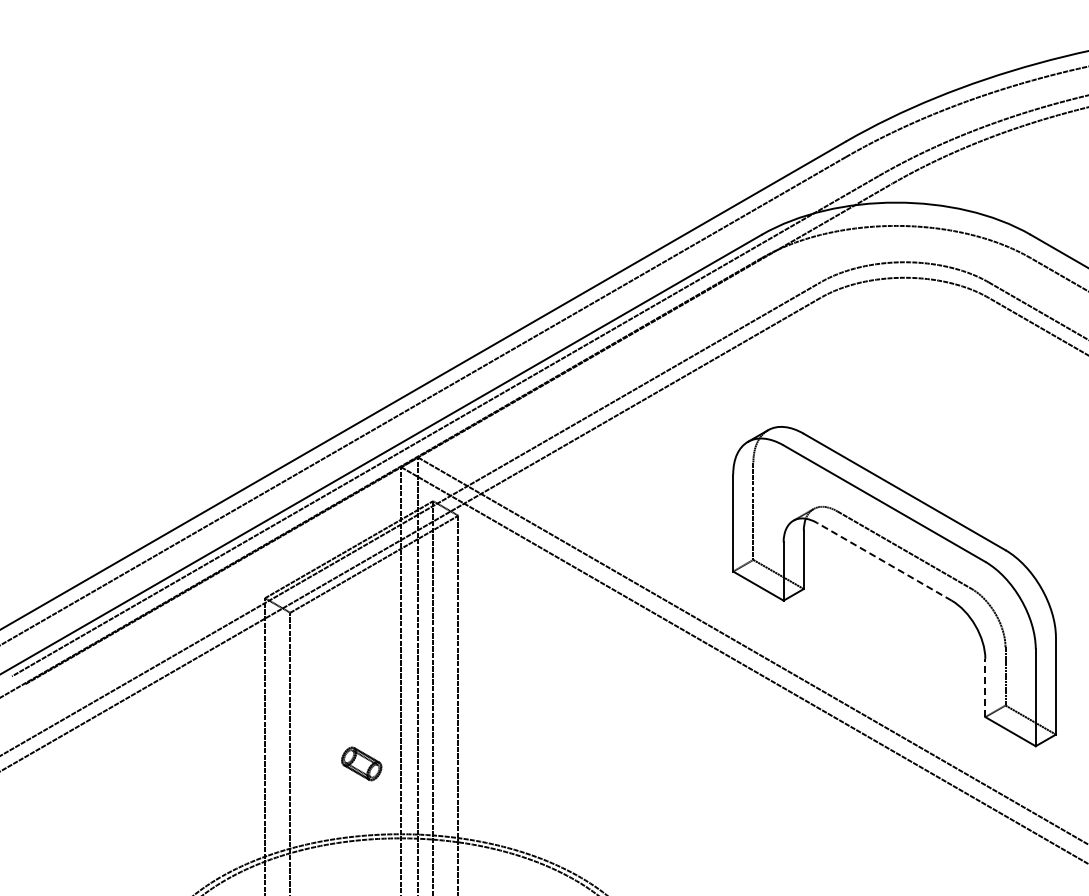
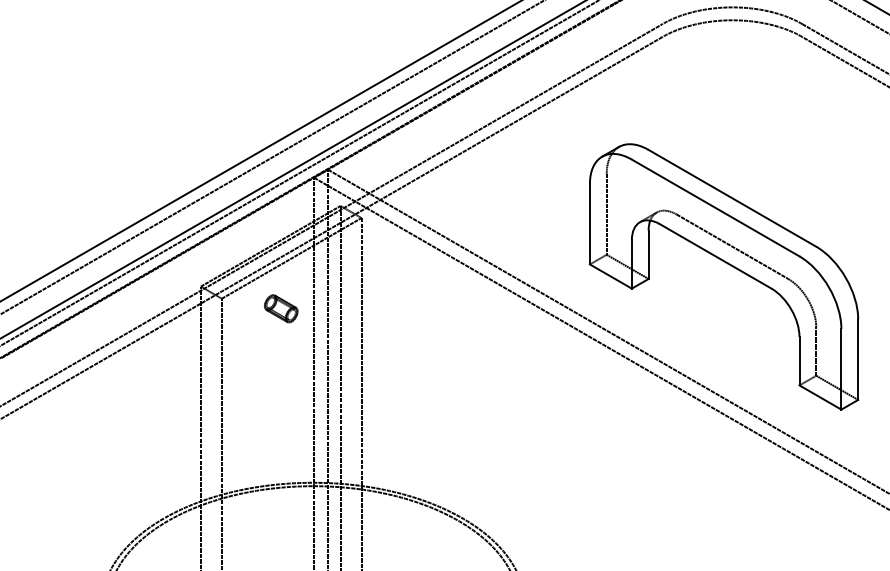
line: (884, 561) -> (715, 256), dashed -> solid
line: (985, 687) -> (799, 360), dashed -> solid
part: (361, 763) -> (281, 308), moved

